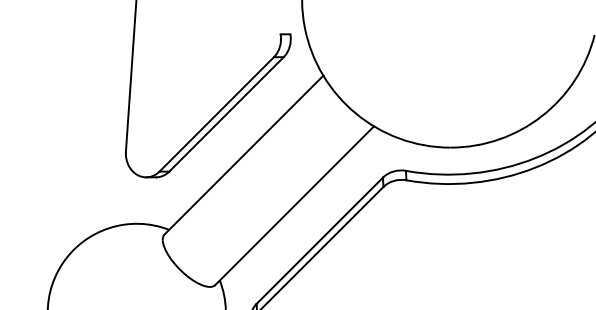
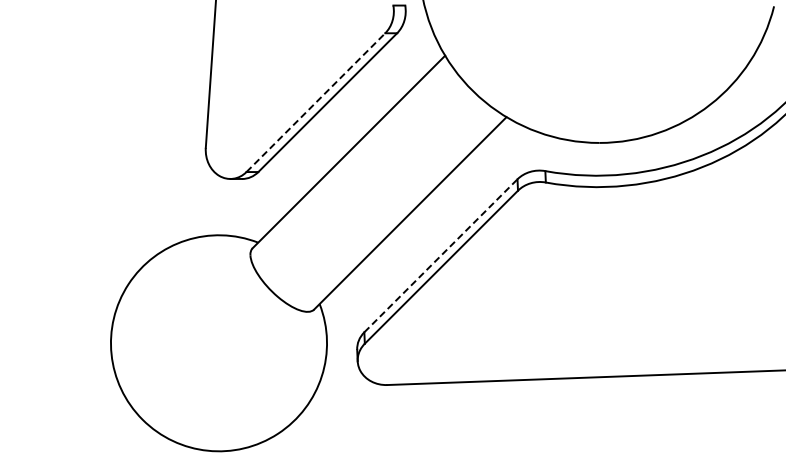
line: (217, 114) -> (316, 102), solid -> dashed
line: (320, 240) -> (441, 255), solid -> dashed

